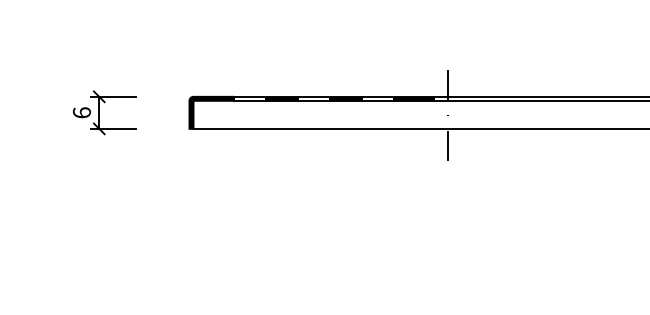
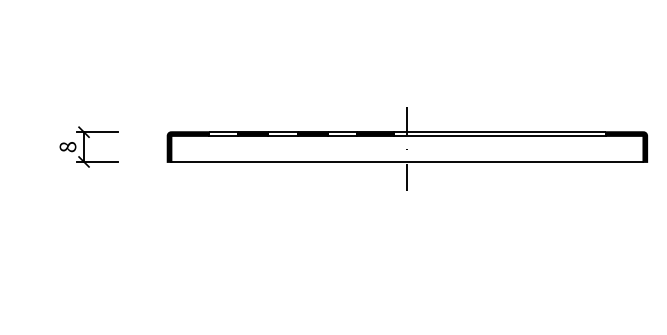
text: (81, 112) -> (67, 146), 6 -> 8

